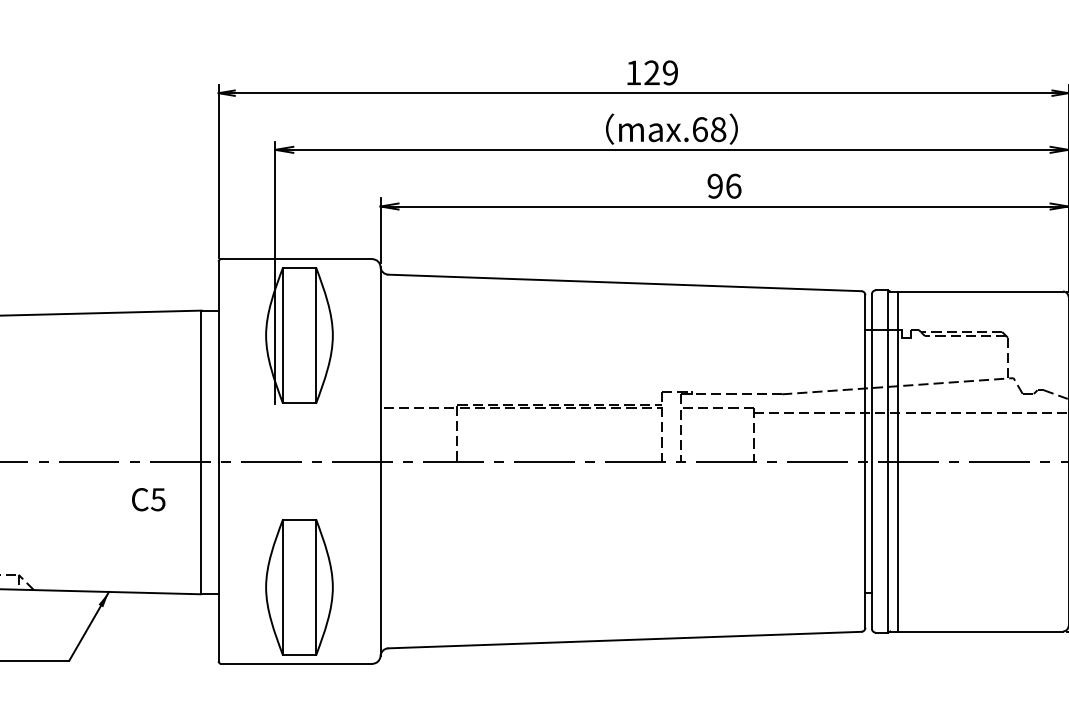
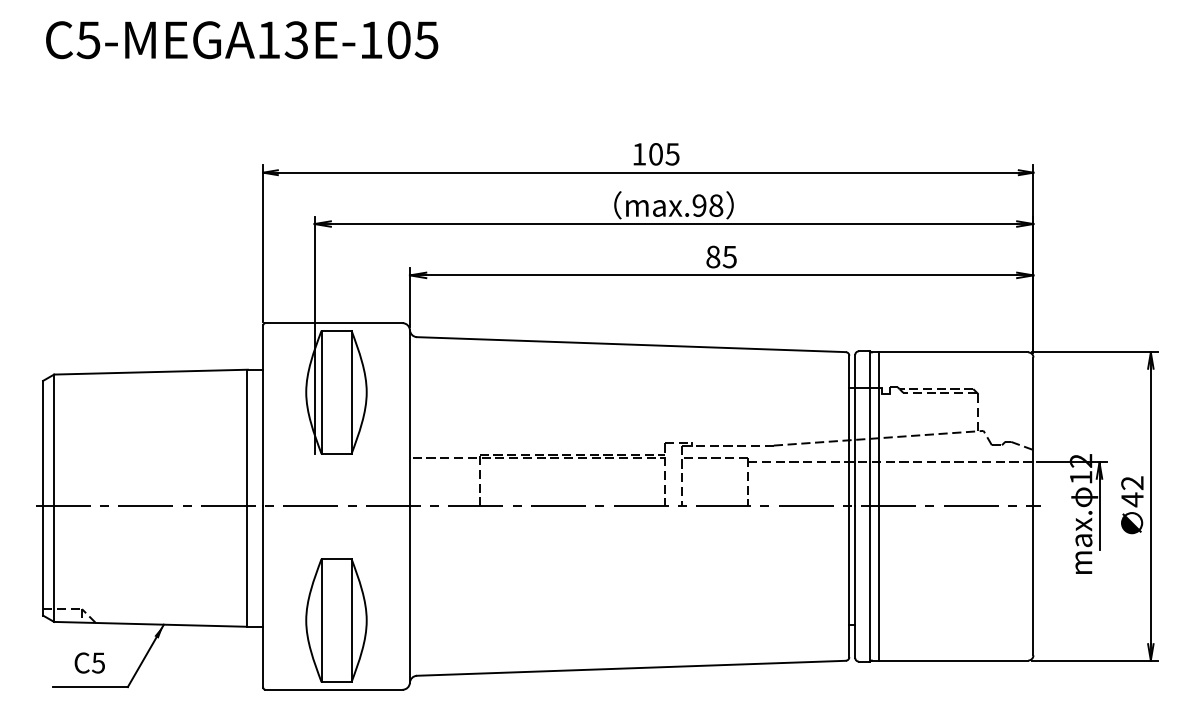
text: (661, 73) -> (664, 154), 129 -> 105
text: (700, 129) -> (699, 205), max.68 -> max.98
text: (724, 185) -> (721, 256), 96 -> 85
text: (148, 499) -> (89, 662), moved

